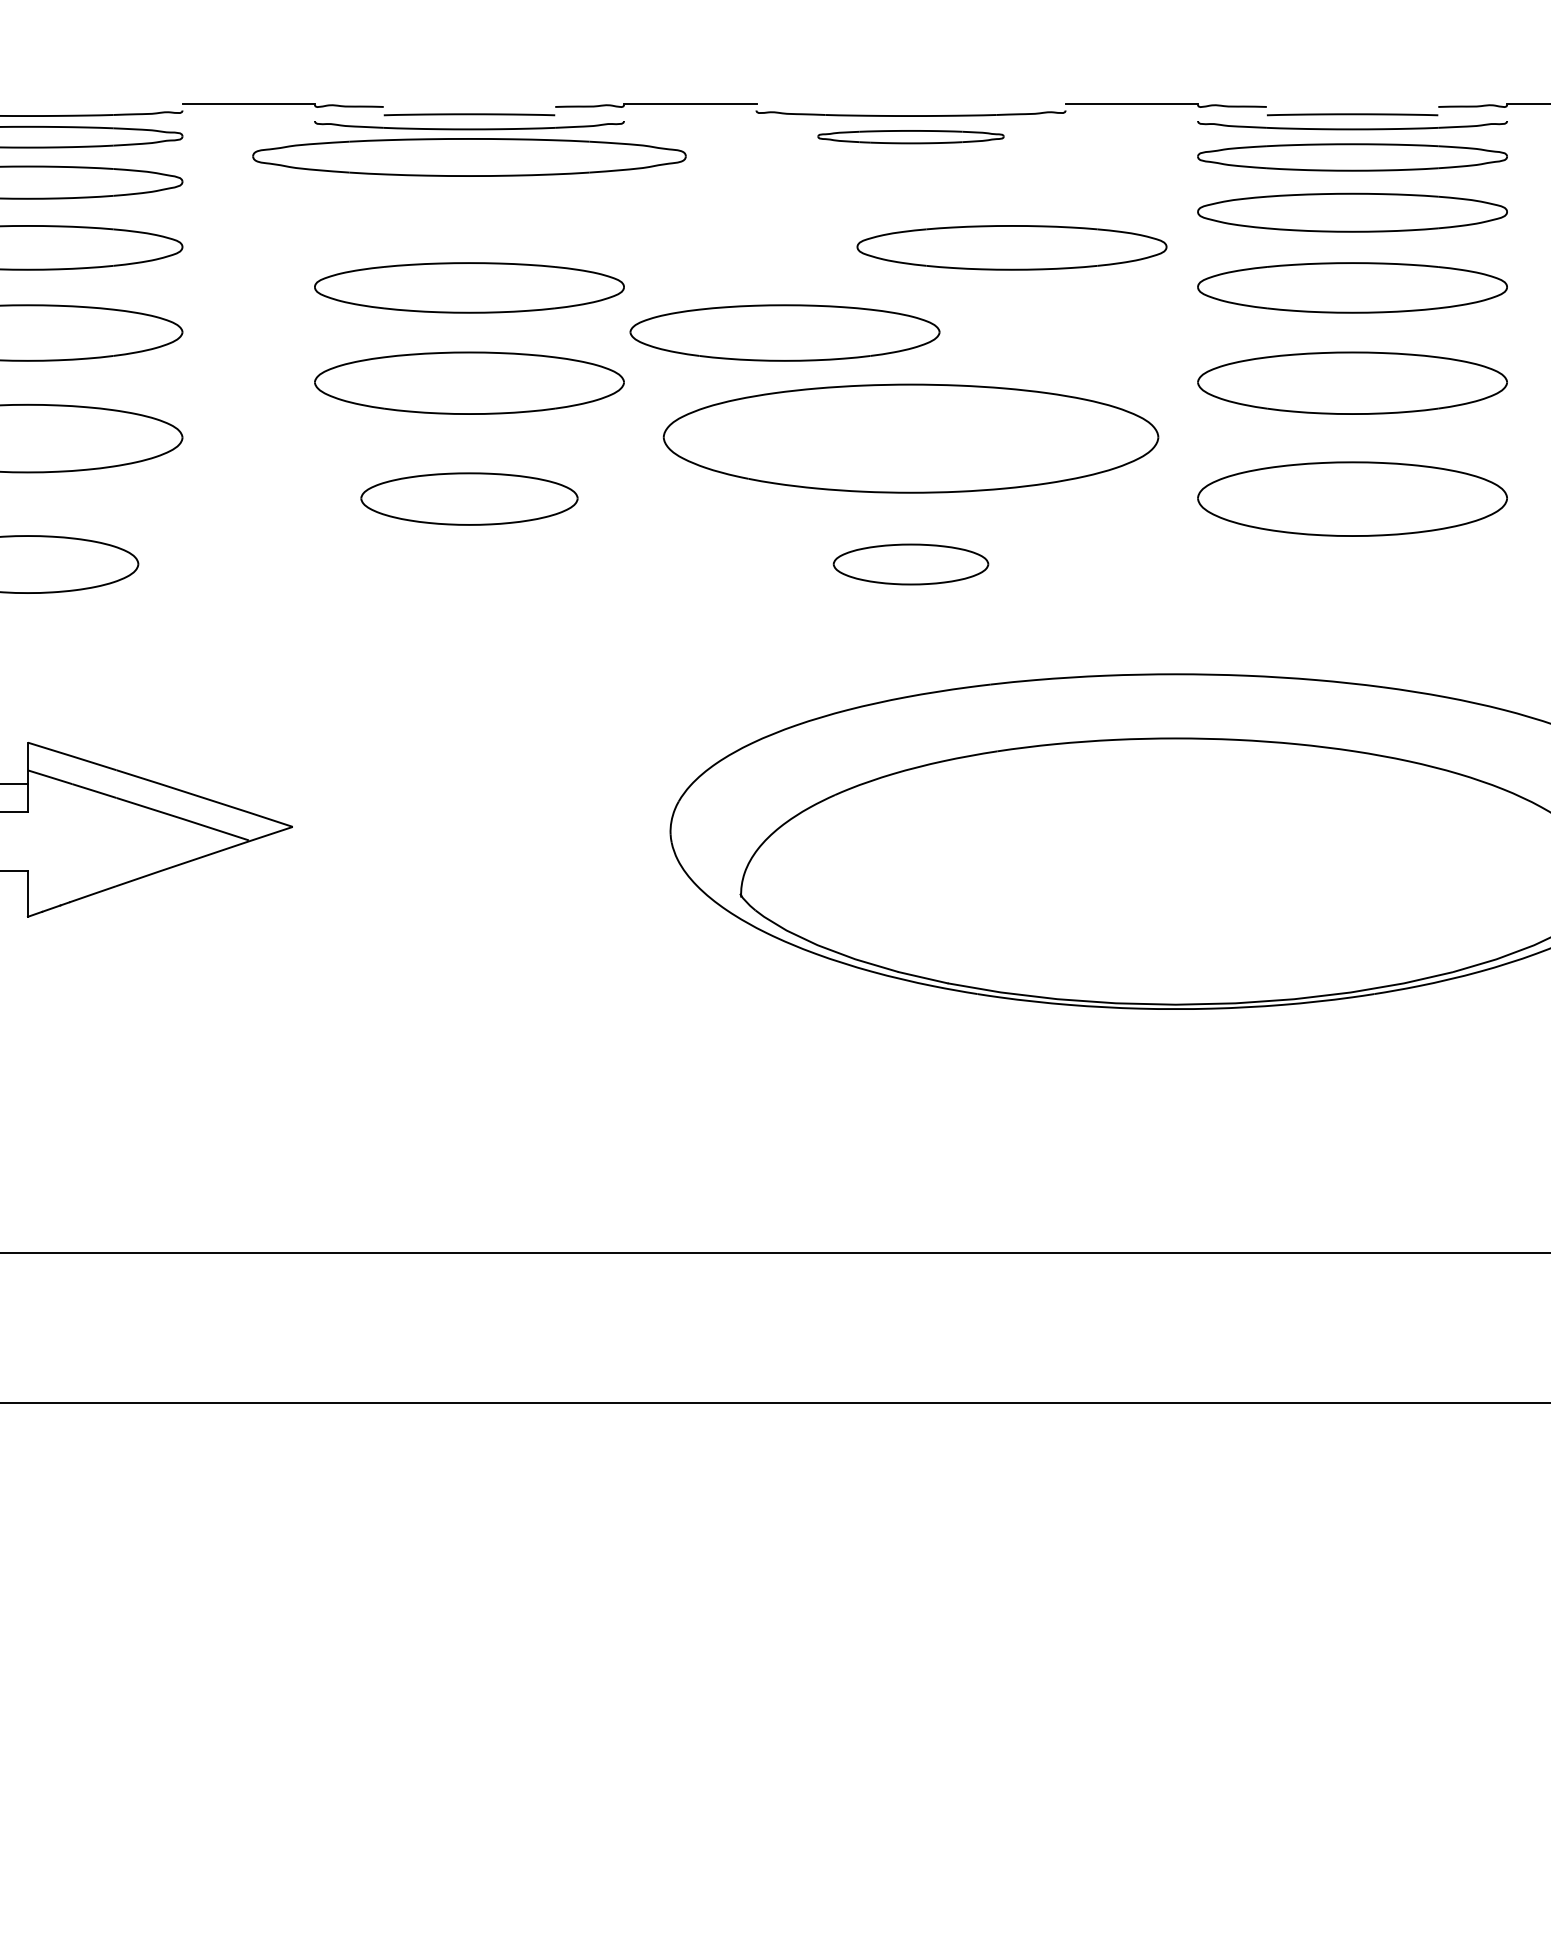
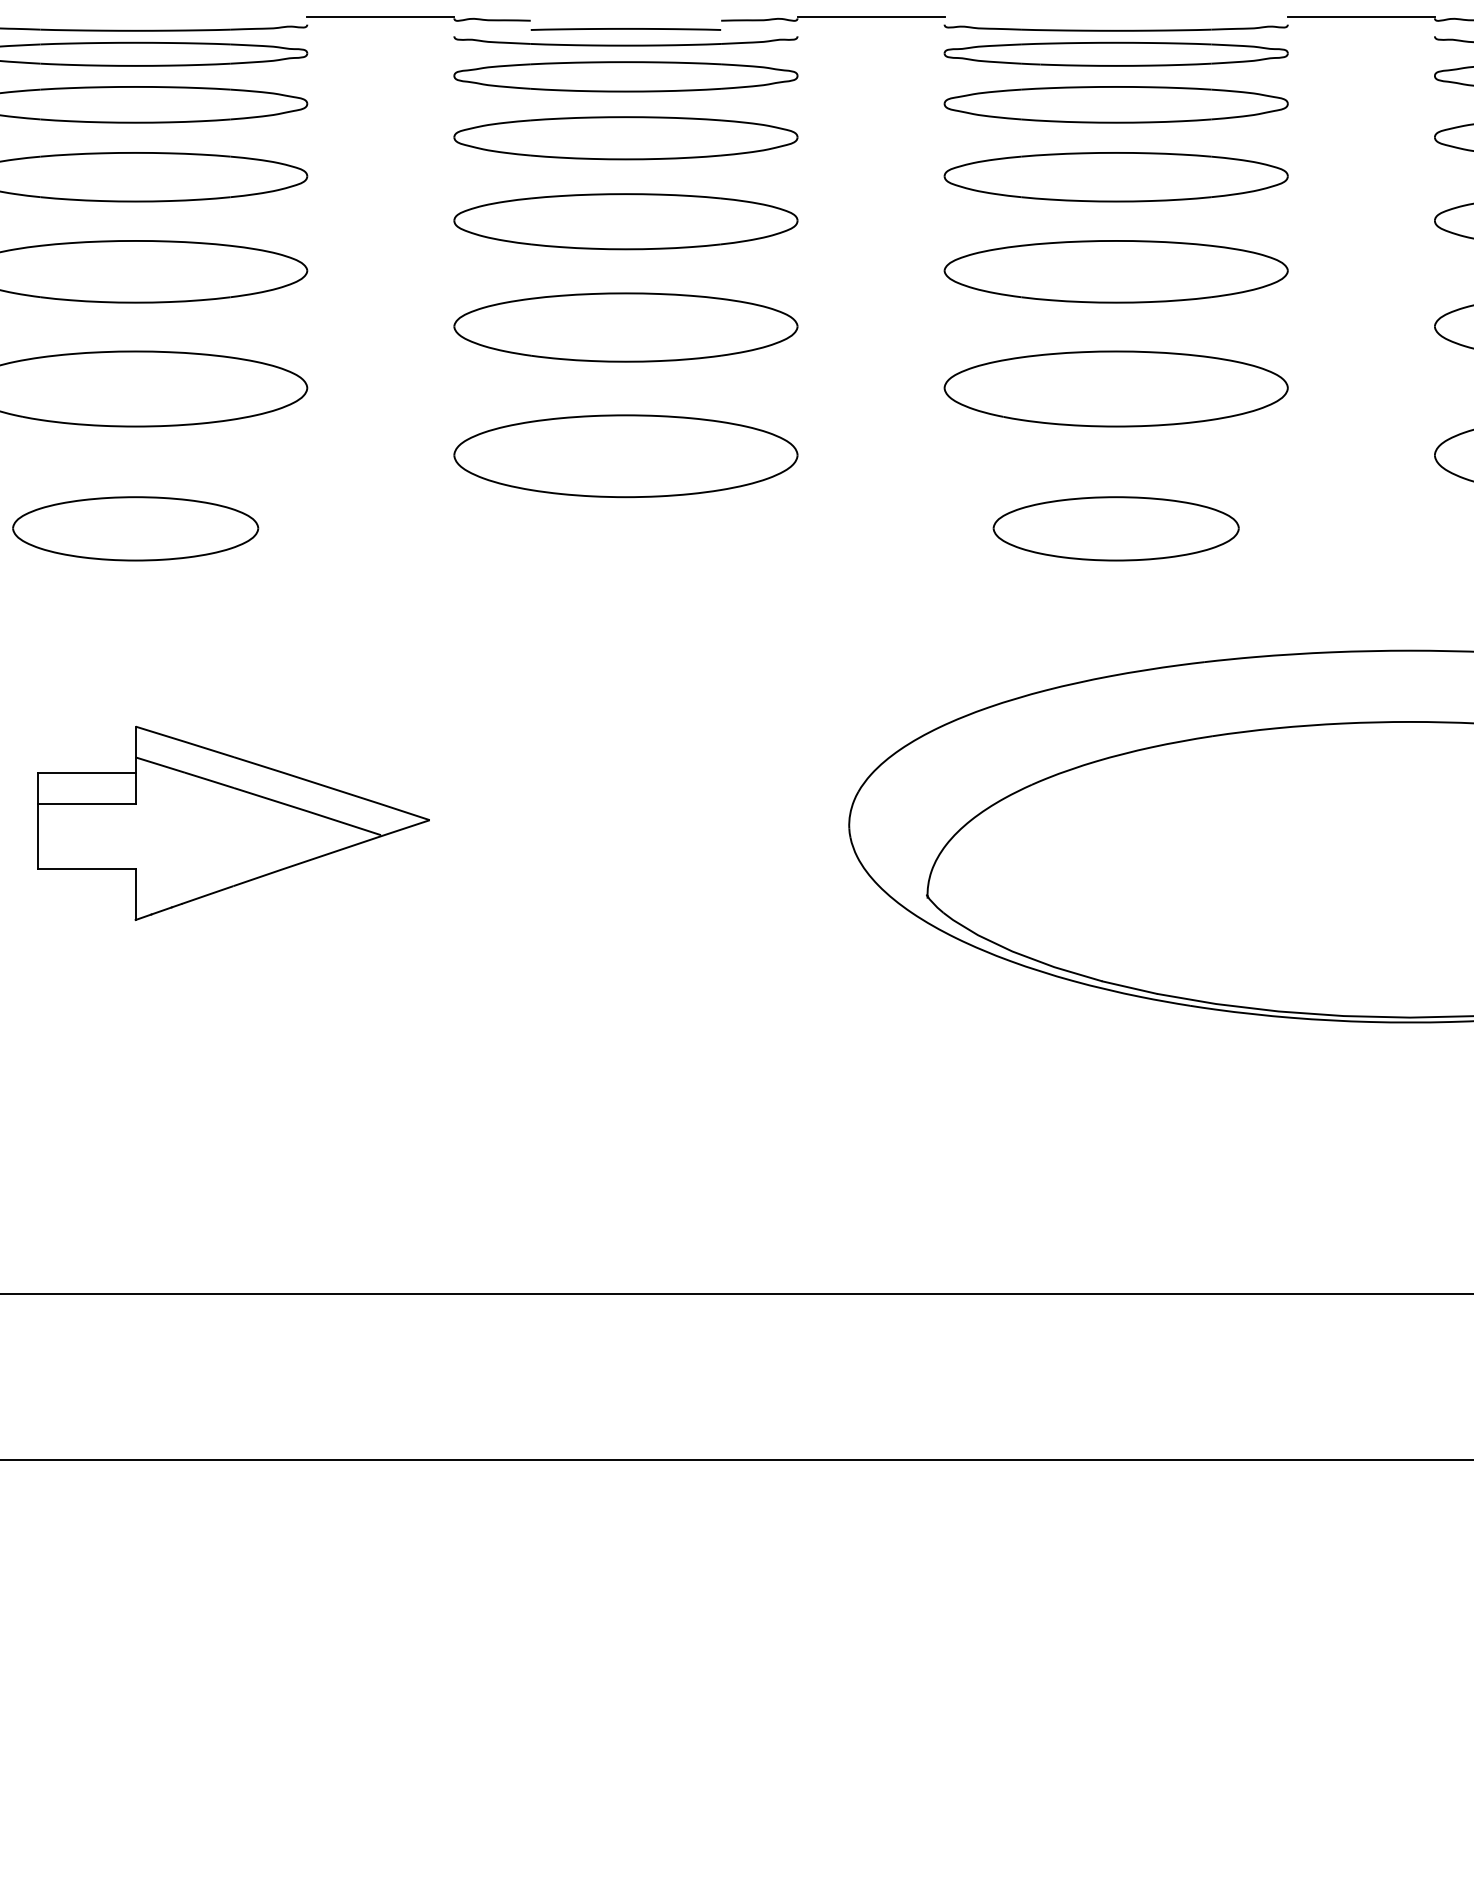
part: (910, 136) -> (1115, 53), size x1.67
part: (469, 157) -> (625, 76), size x0.71
part: (910, 182) -> (1115, 104), added
part: (469, 212) -> (625, 137), added
part: (1011, 247) -> (1115, 176), moved
part: (784, 332) -> (1115, 271), moved
part: (910, 438) -> (1115, 388), size x0.62
part: (469, 498) -> (625, 455), size x1.43
part: (910, 564) -> (1115, 528), size x1.43

